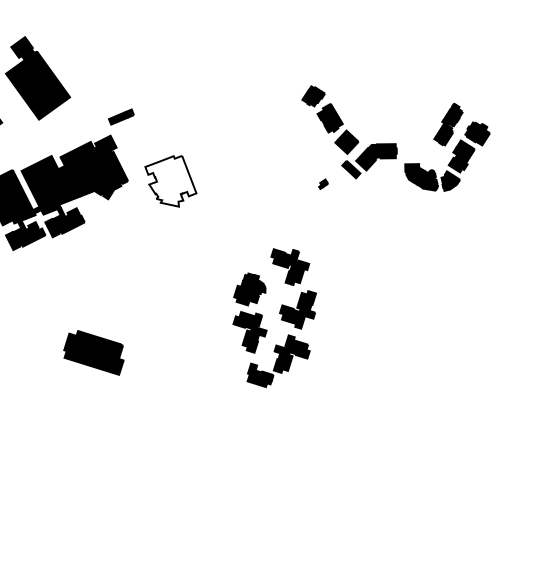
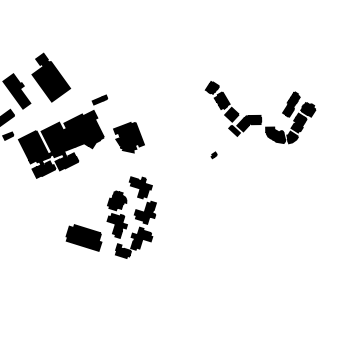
fill: (170, 181) -> (128, 137), added
part: (322, 184) -> (213, 155), moved
part: (274, 317) -> (131, 217), moved

